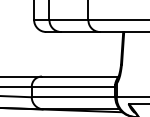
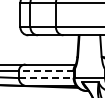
line: (72, 87) -> (45, 71), solid -> dashed
line: (73, 97) -> (46, 78), solid -> dashed

